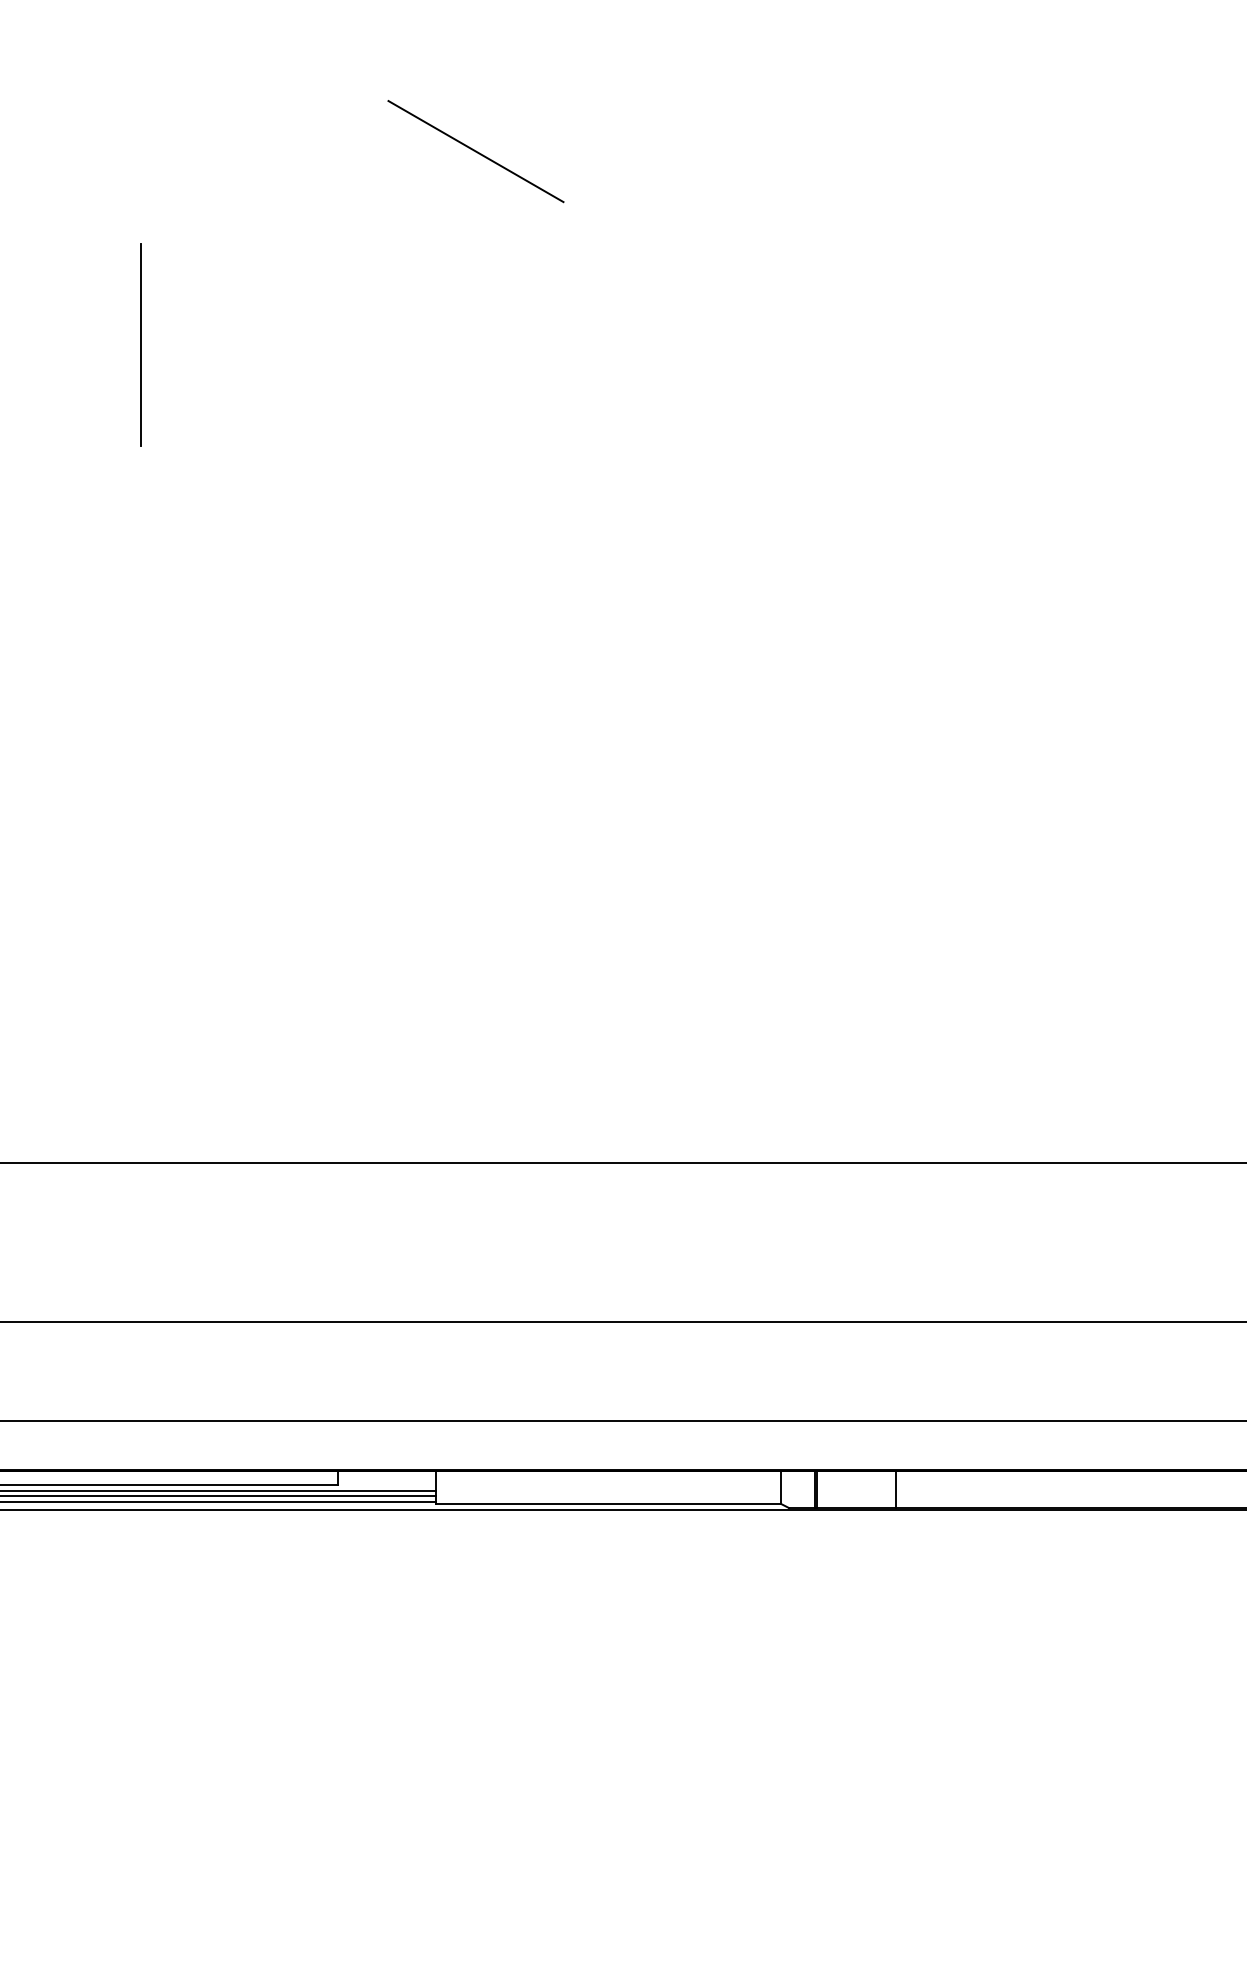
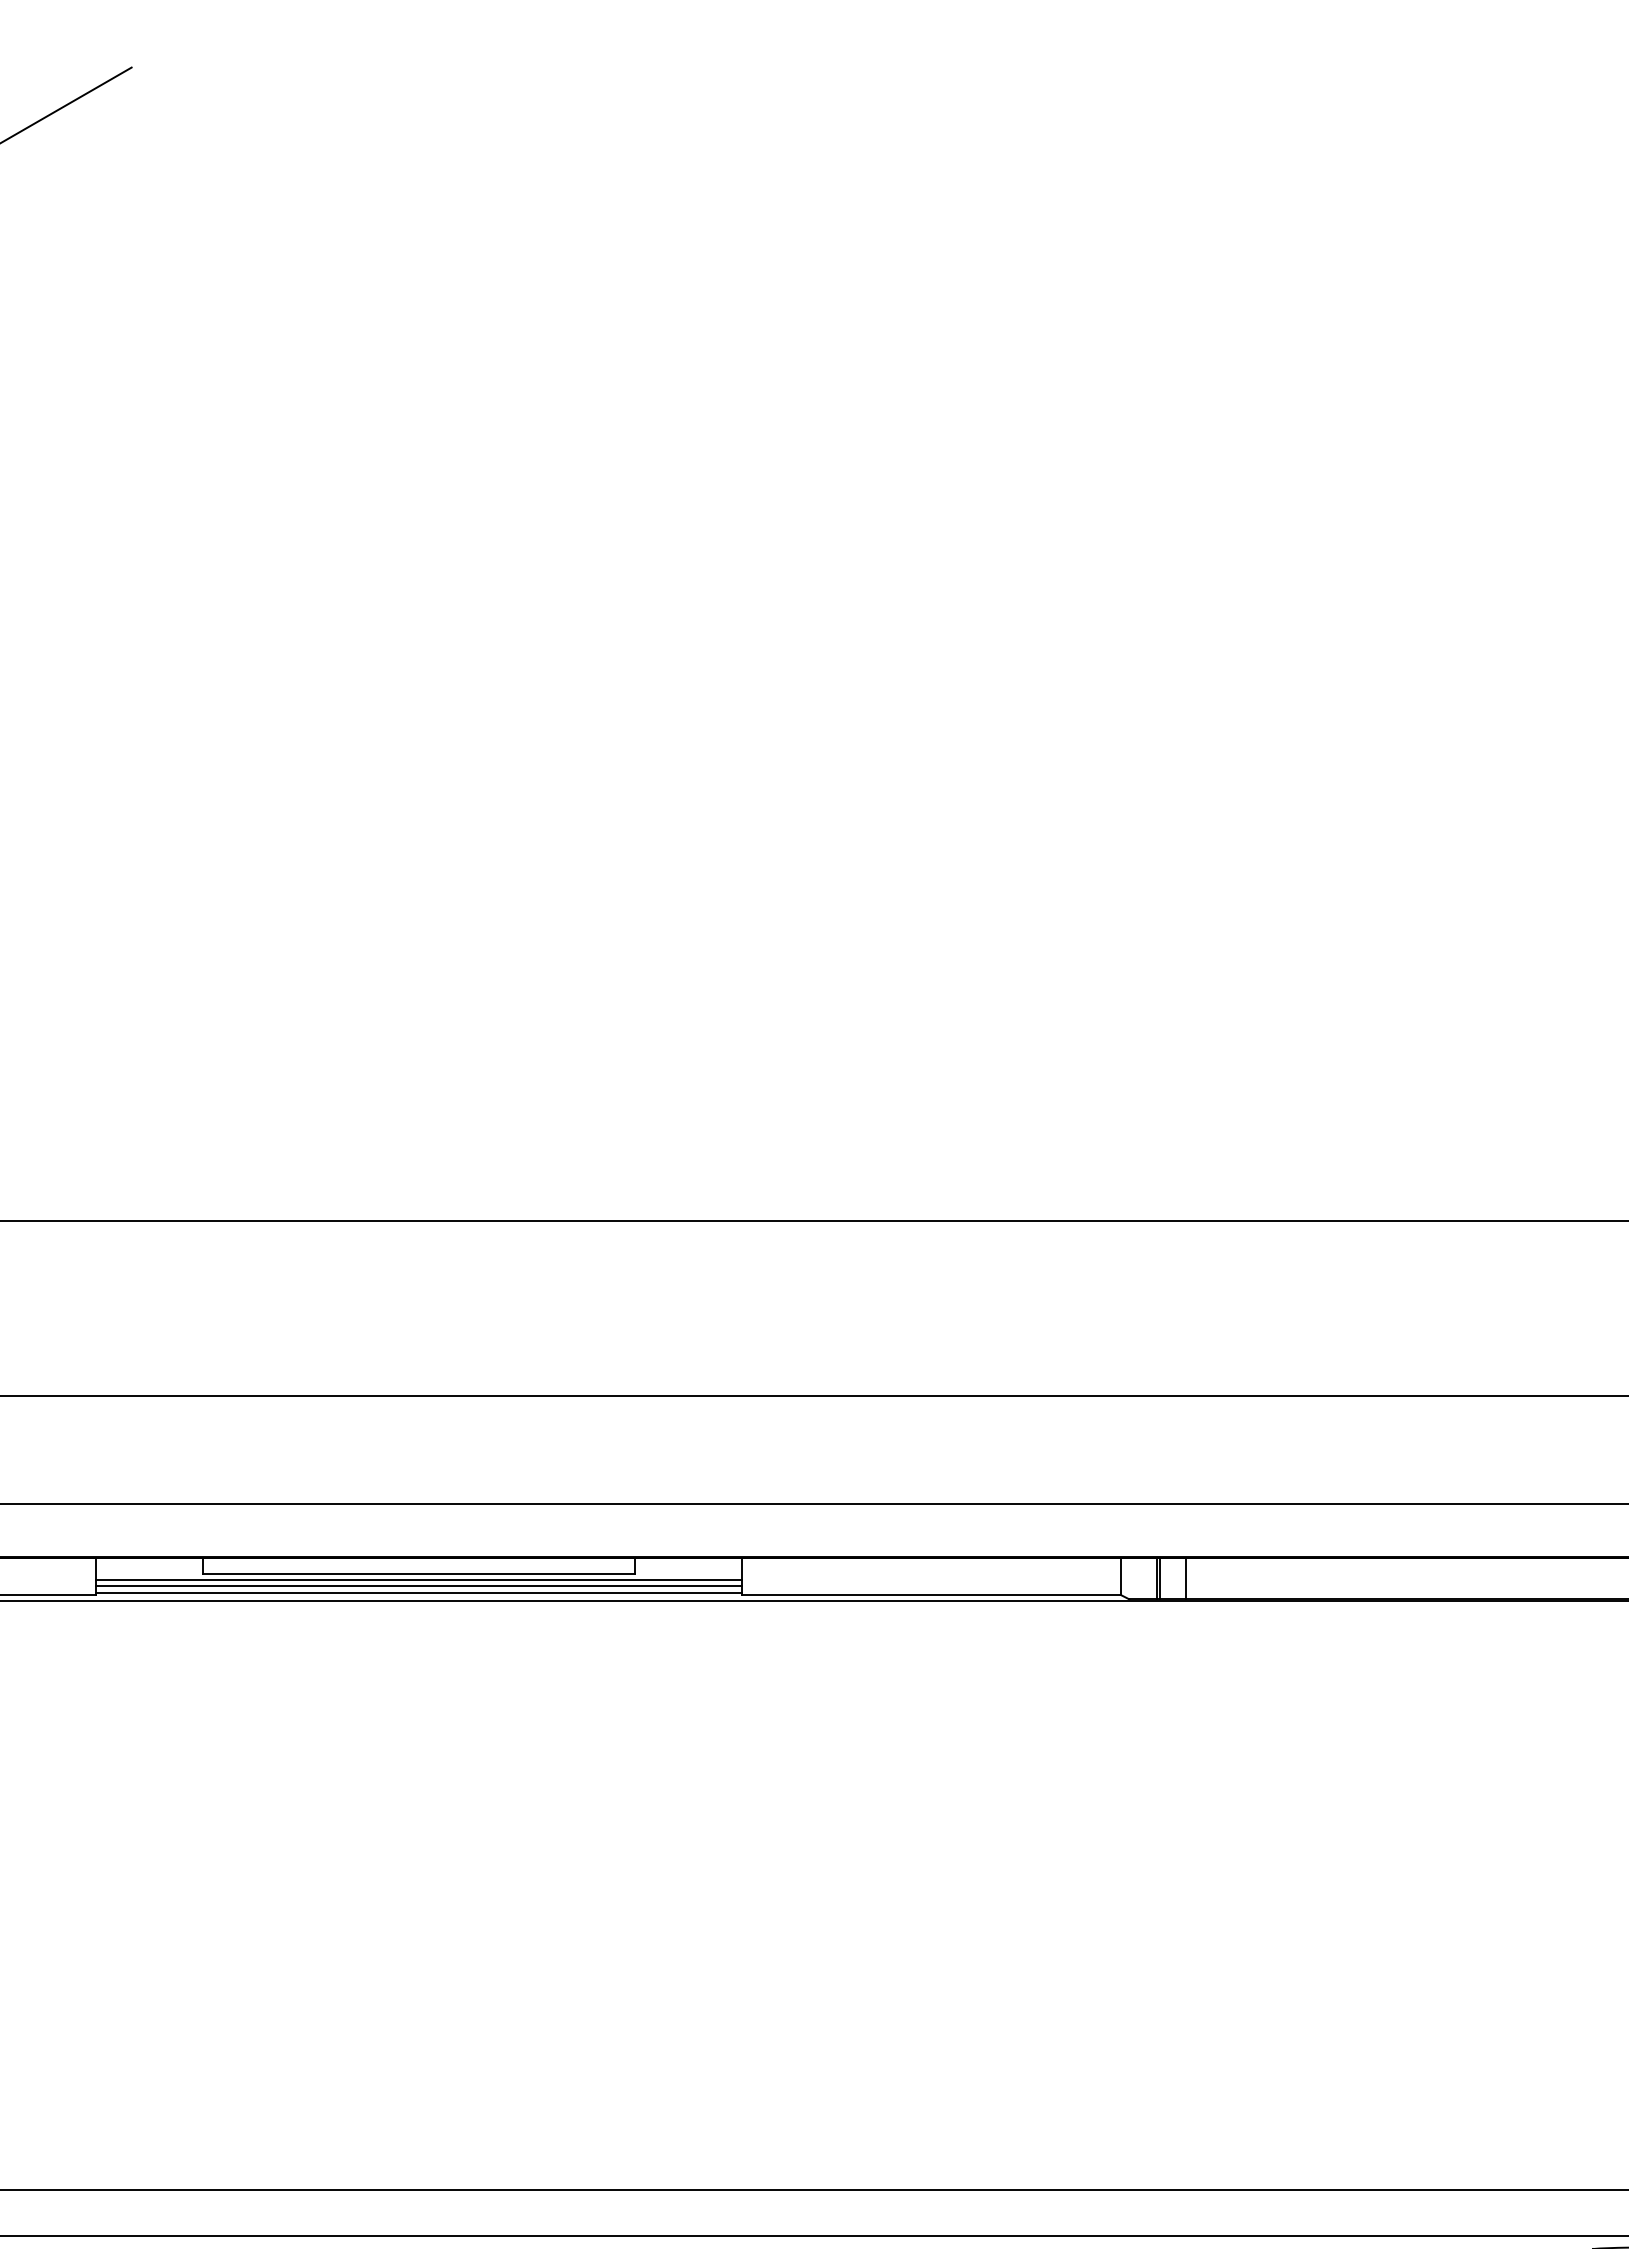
line: (476, 151) -> (786, 113), removed
line: (141, 345) -> (419, 325), removed
line: (896, 1489) -> (1185, 1578), moved

